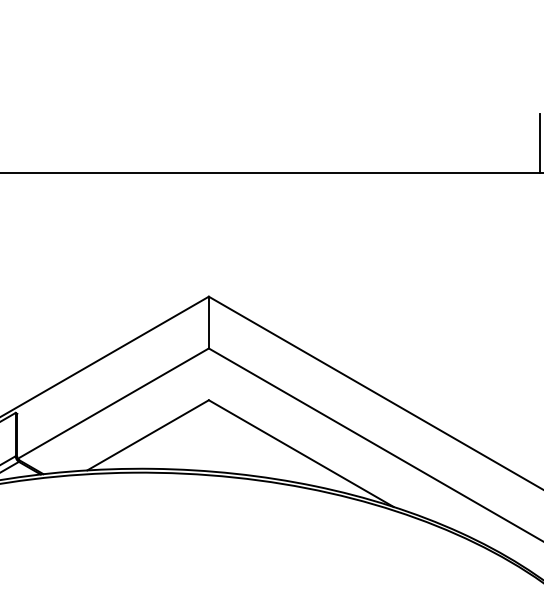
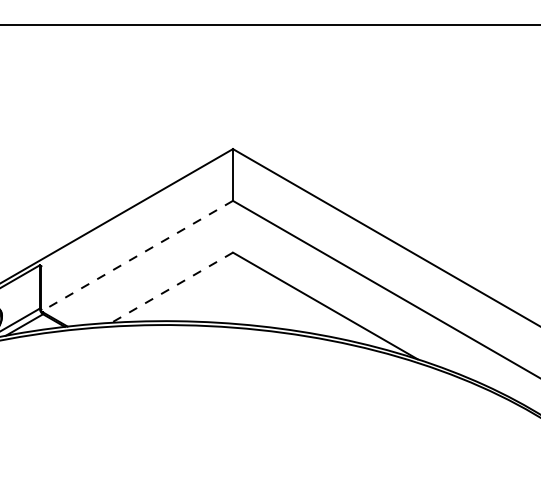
line: (113, 403) -> (137, 255), solid -> dashed
line: (147, 435) -> (171, 287), solid -> dashed

